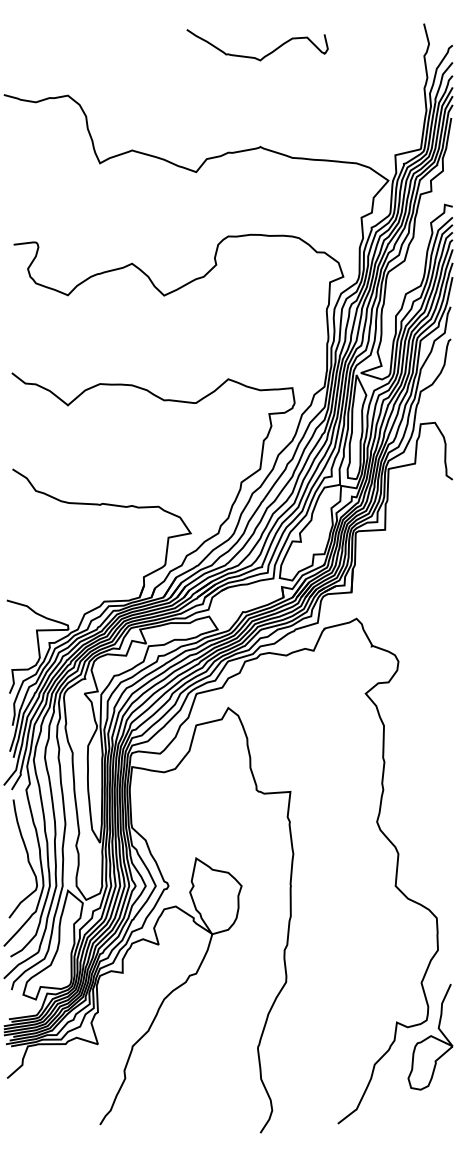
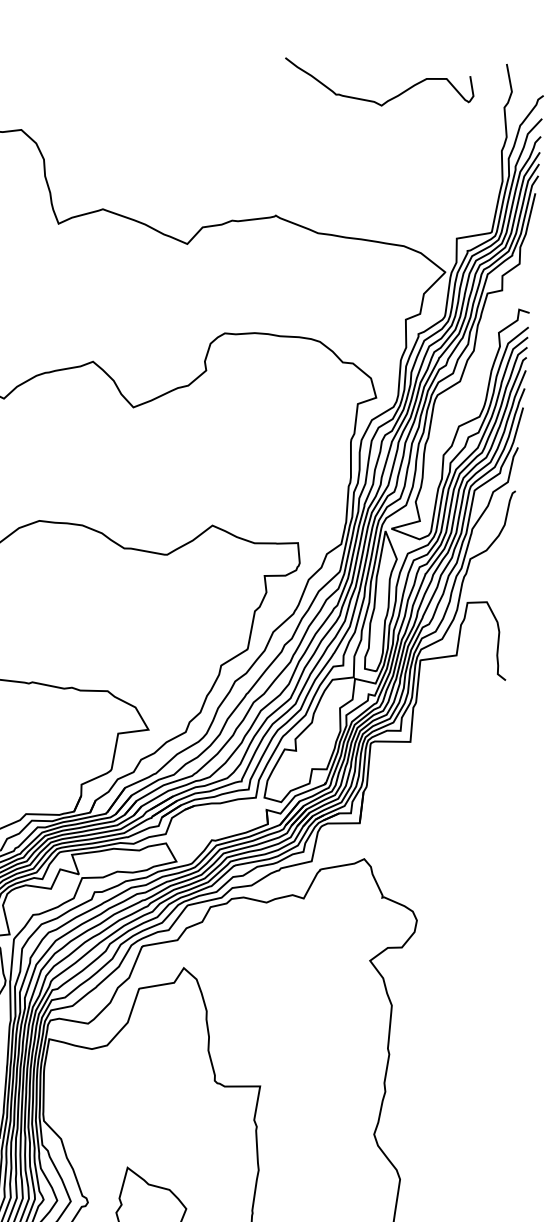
curve: (256, 57) -> (376, 101), moved

